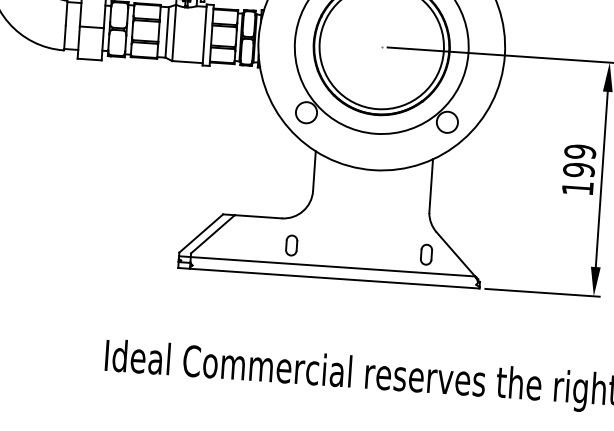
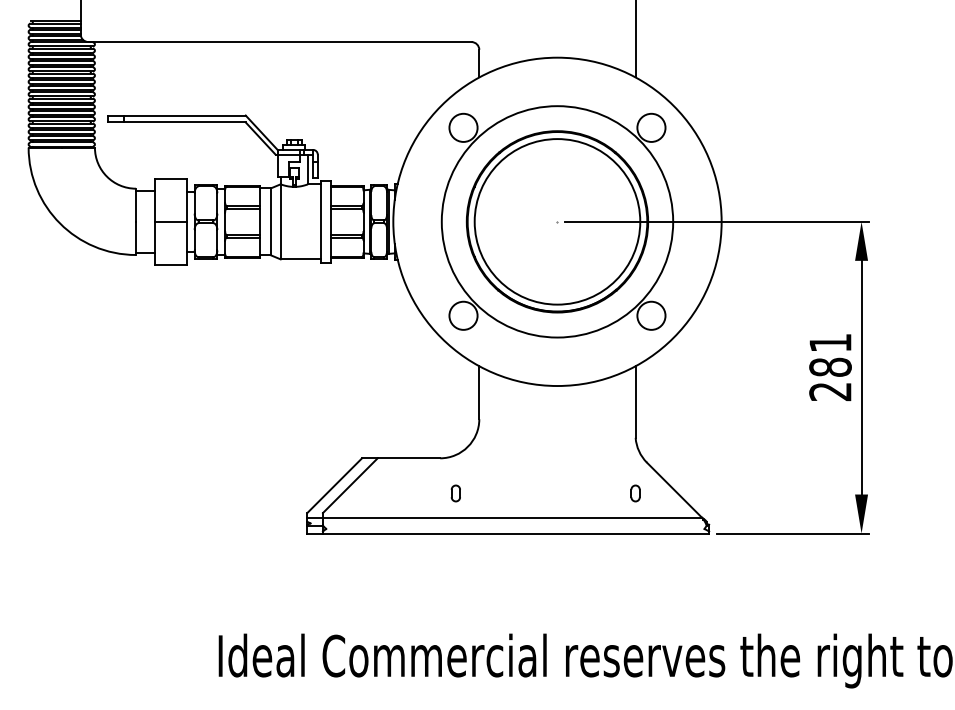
text: (579, 170) -> (830, 367), 199 -> 281
part: (291, 245) -> (455, 493), size x0.6
part: (426, 254) -> (635, 493), size x0.6

